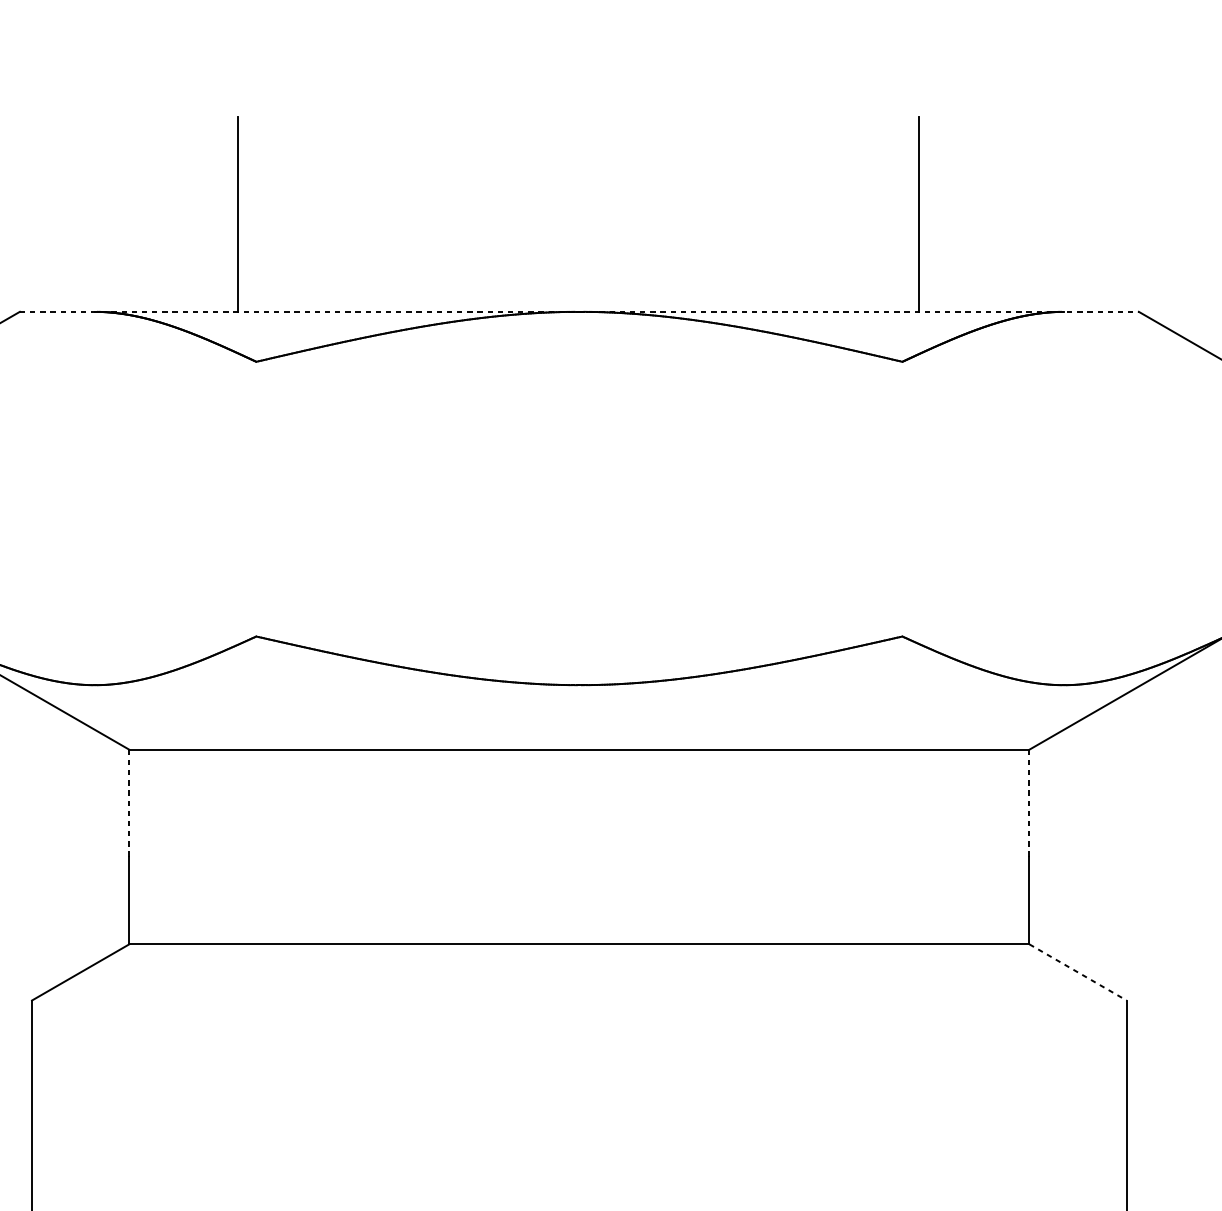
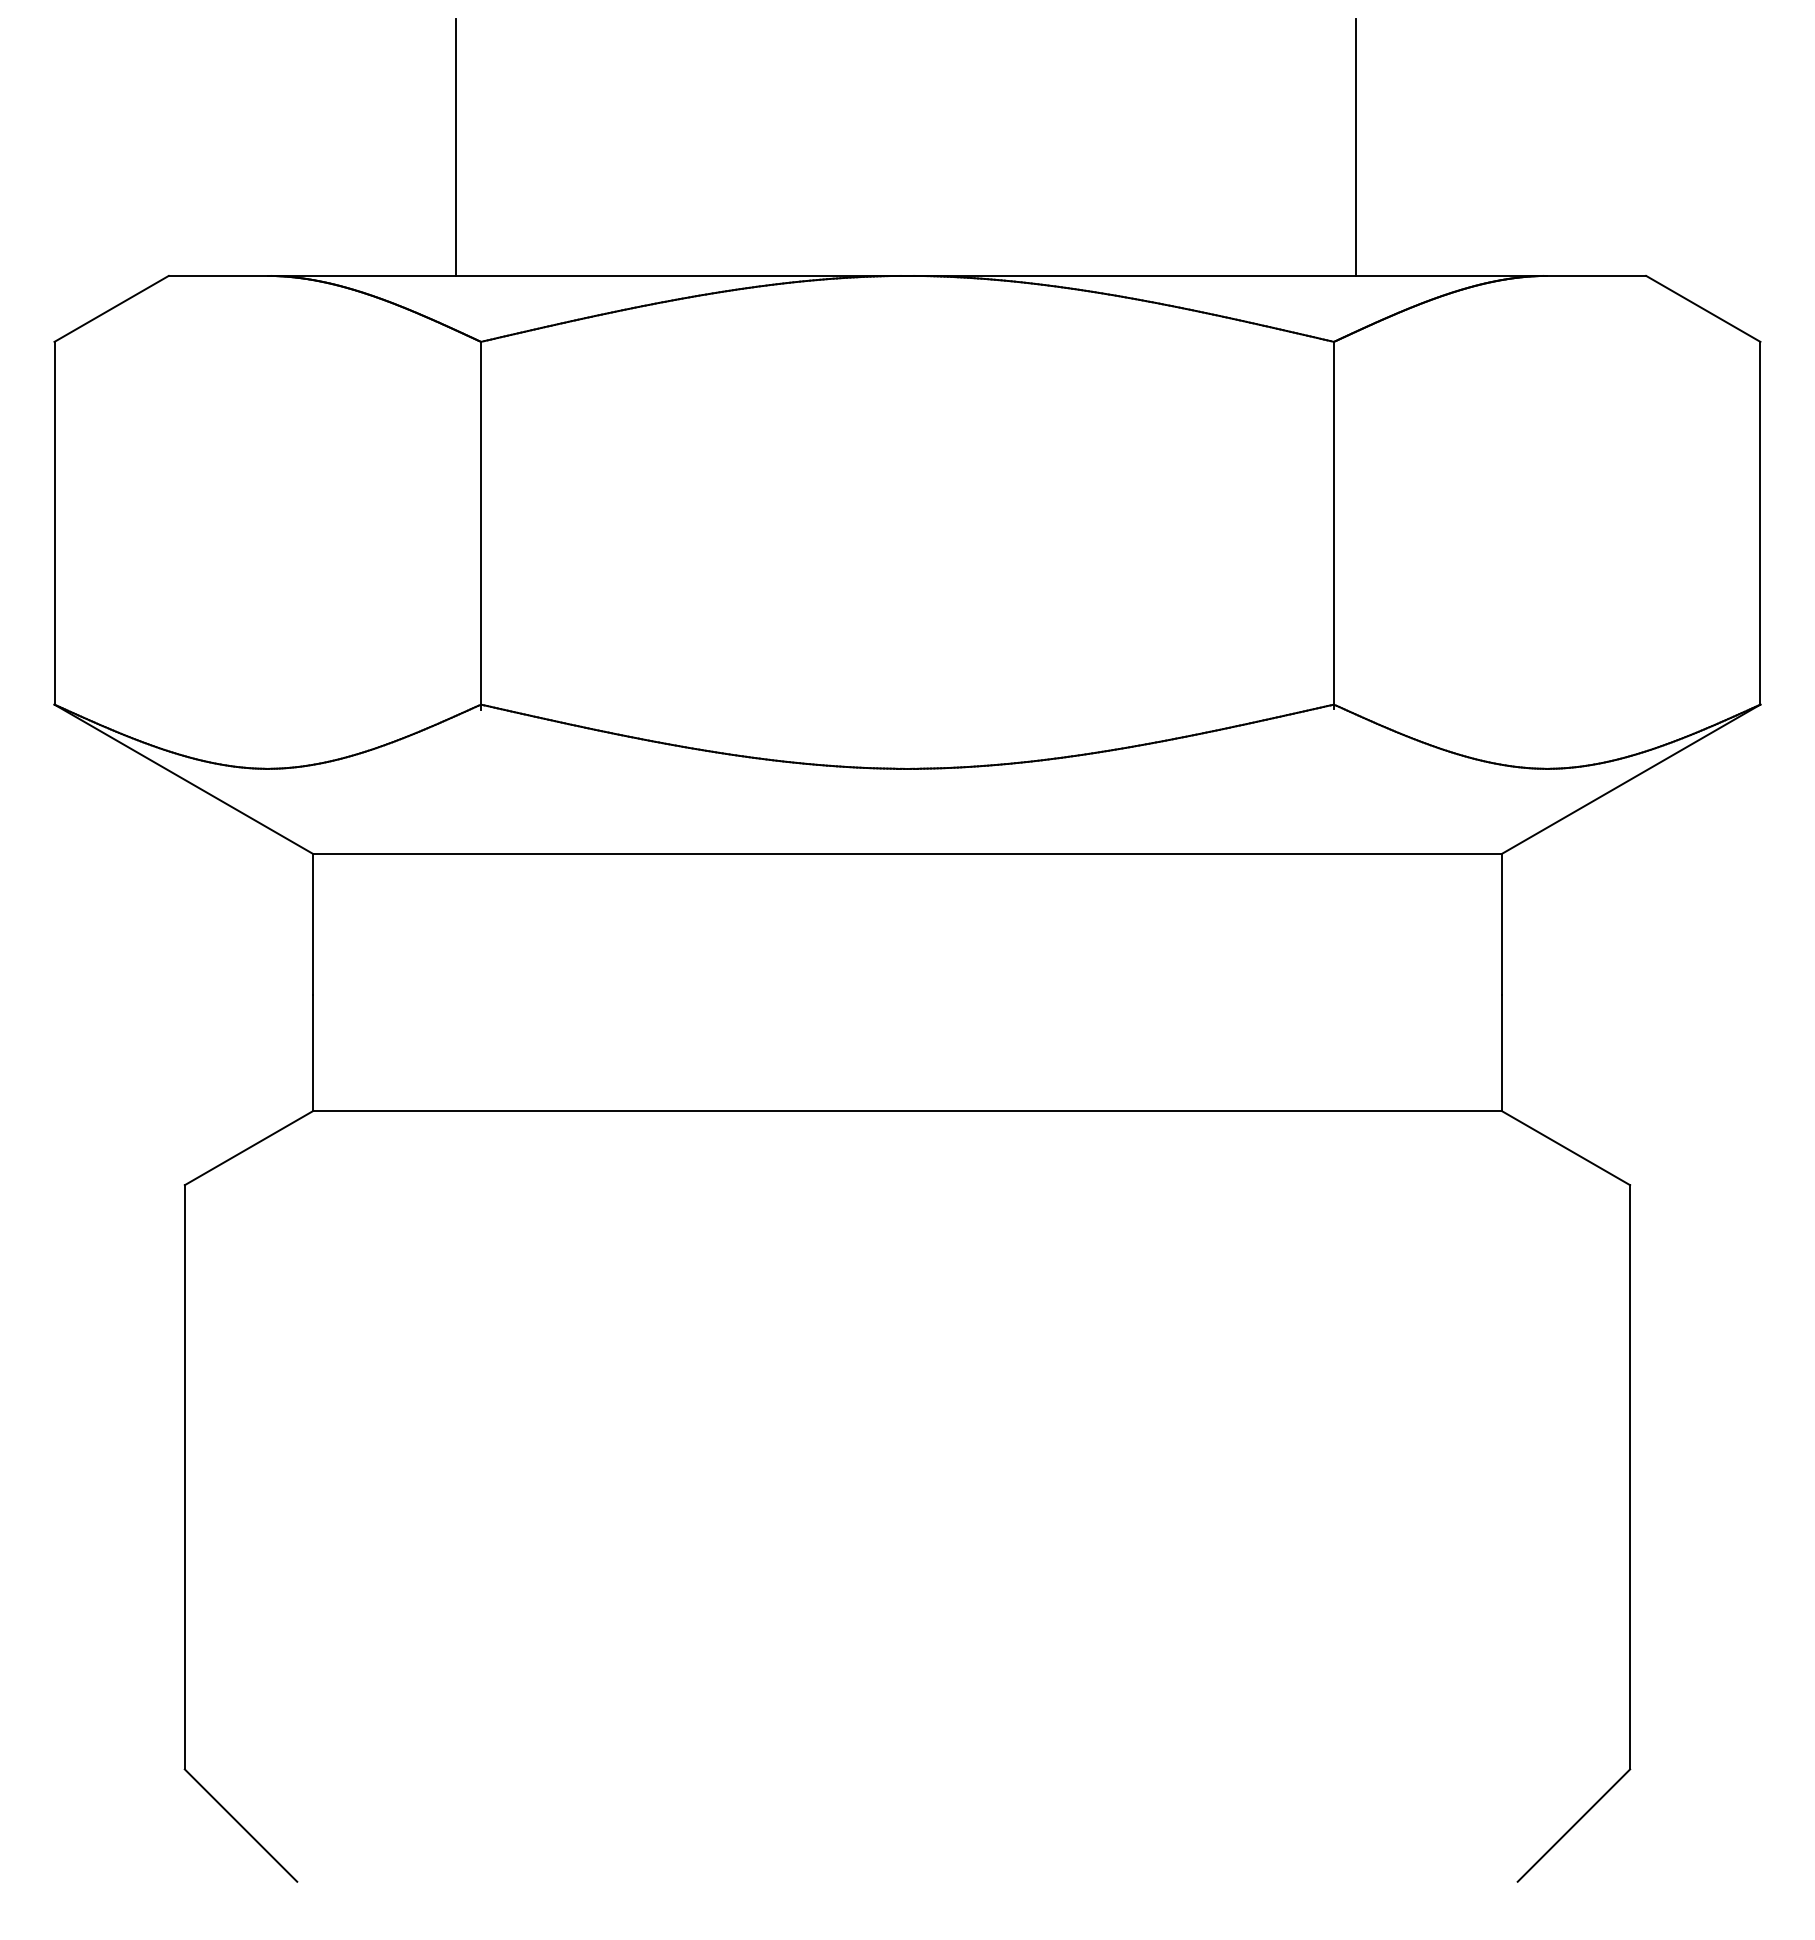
line: (579, 311) -> (907, 275), dashed -> solid
line: (256, 500) -> (481, 525), added
line: (902, 500) -> (1334, 524), added
line: (129, 803) -> (313, 924), dashed -> solid
line: (1029, 803) -> (1501, 924), dashed -> solid
line: (1078, 972) -> (1566, 1148), dashed -> solid

